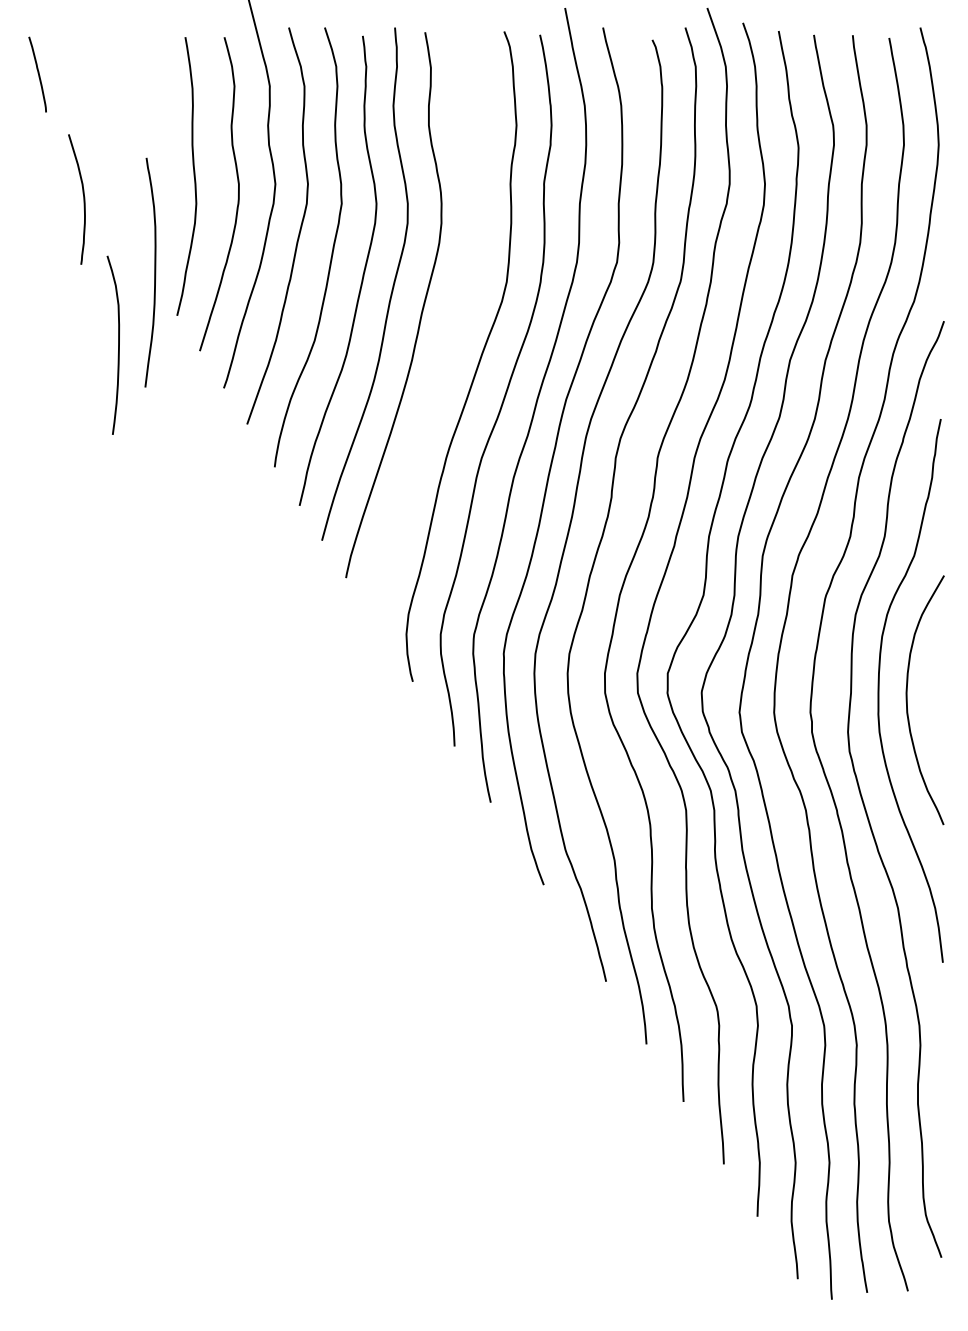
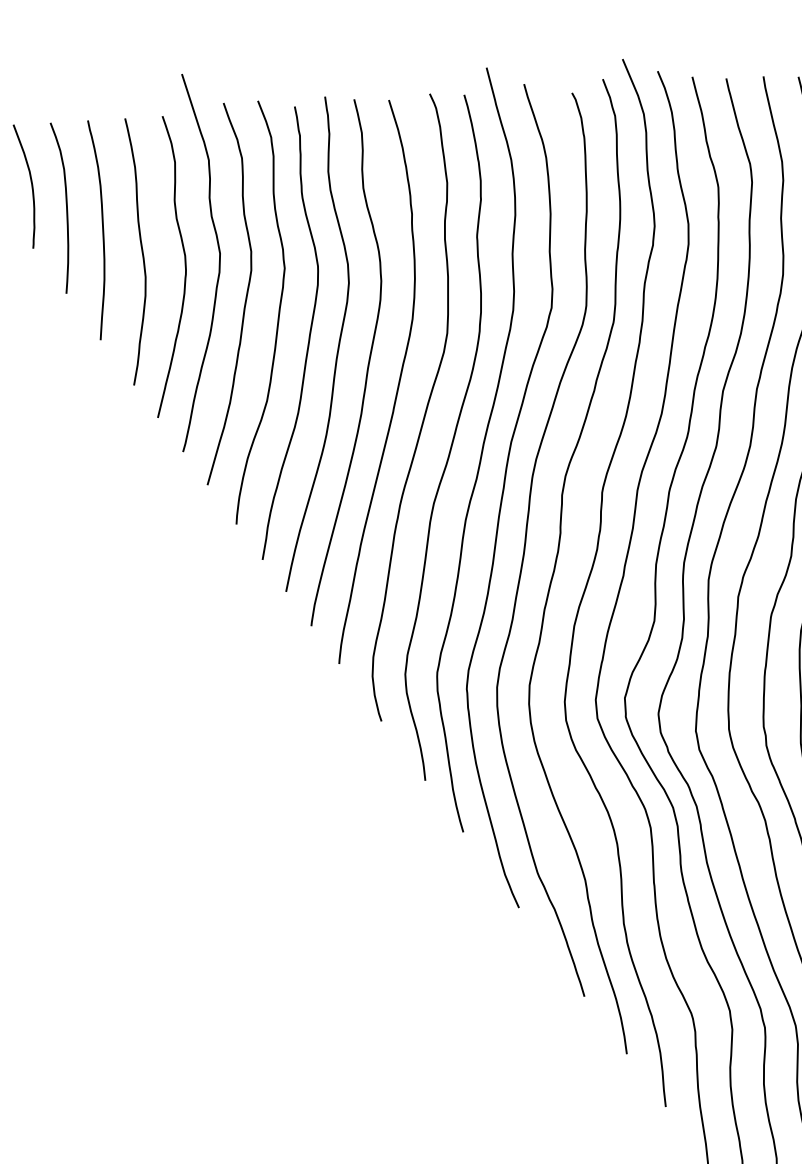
curve: (83, 199) -> (31, 186), moved
curve: (154, 272) -> (102, 229), moved
curve: (450, 336) -> (396, 388), added
curve: (118, 344) -> (66, 206), moved

